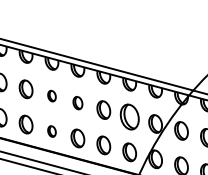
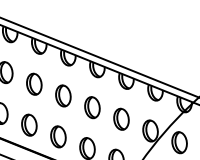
part: (51, 95) -> (33, 83), size x1.67
part: (77, 102) -> (63, 95), size x1.43
part: (129, 116) -> (121, 118), size x0.71
part: (51, 131) -> (28, 125), size x1.67

